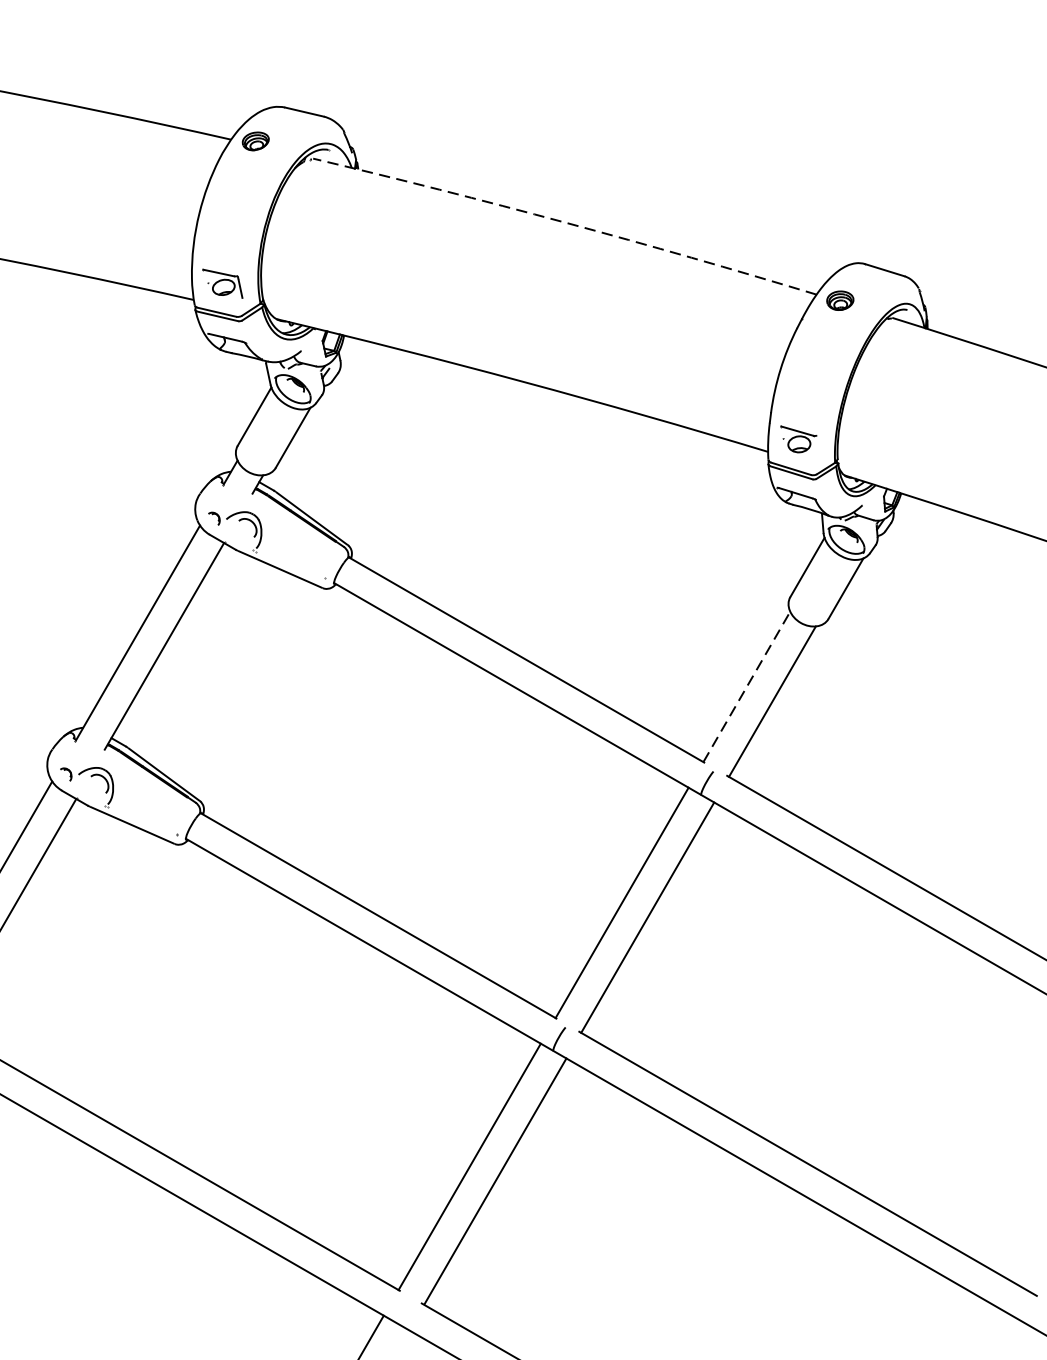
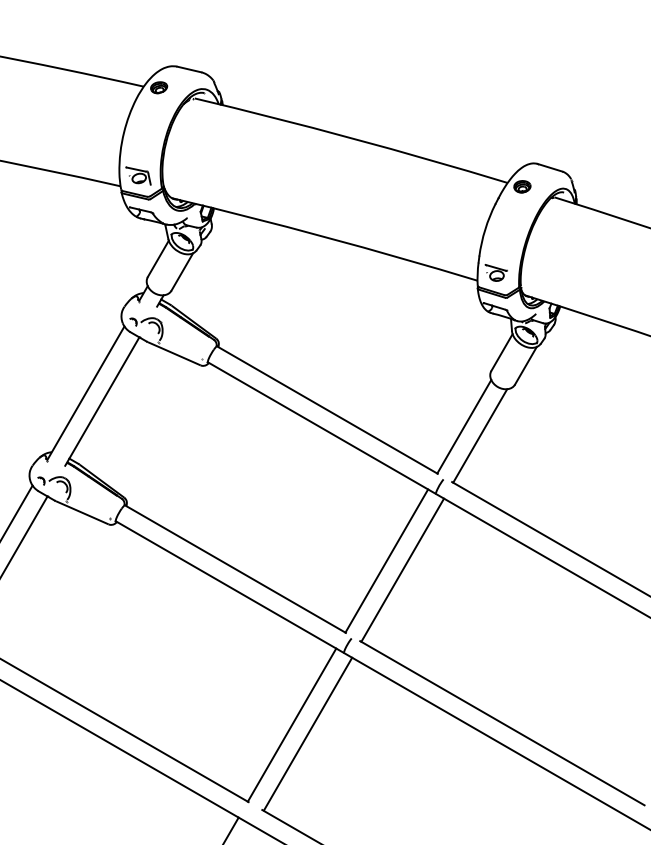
arc: (565, 223) -> (351, 138), dashed -> solid
line: (747, 686) -> (464, 426), dashed -> solid

